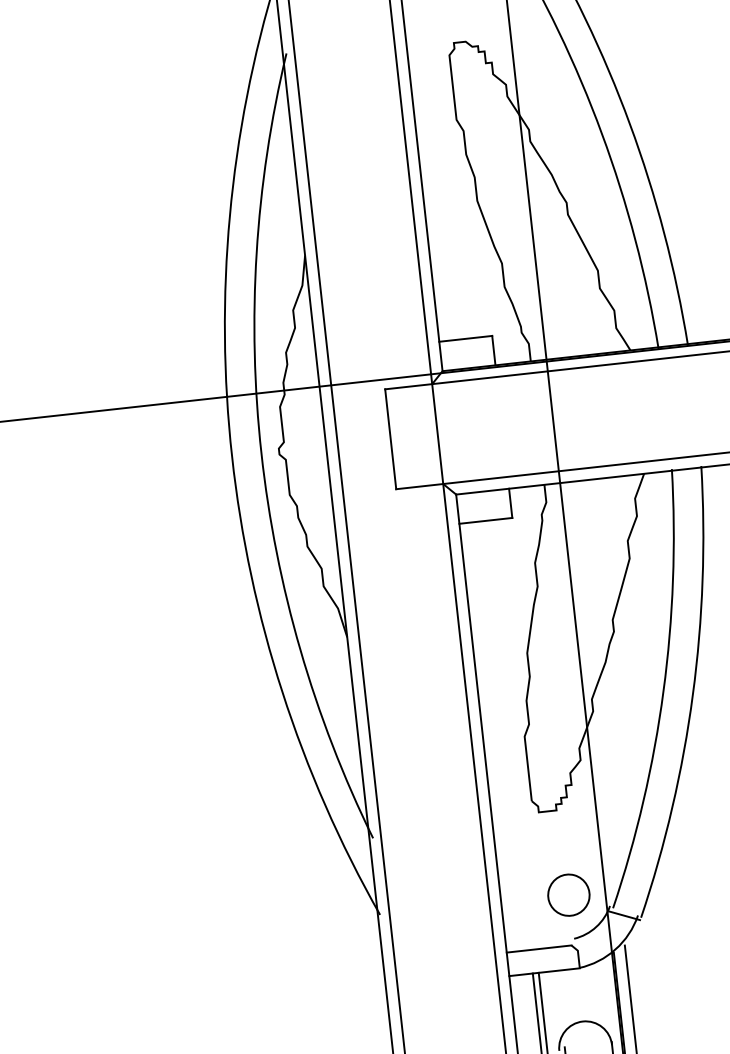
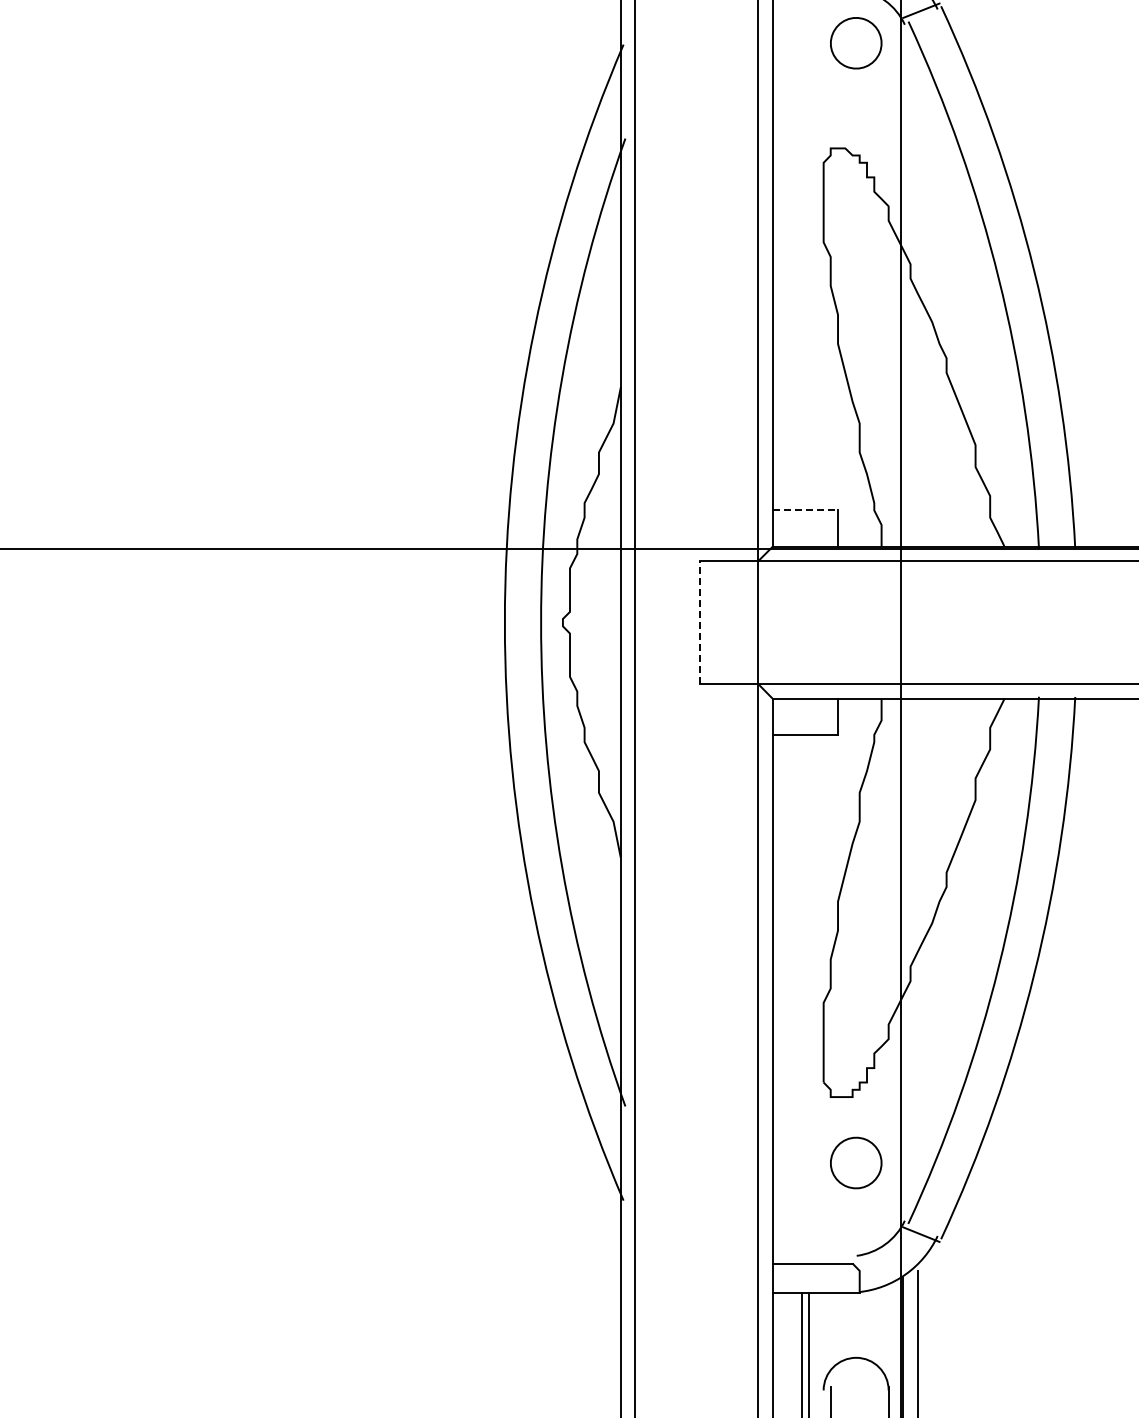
line: (465, 338) -> (805, 510), solid -> dashed
line: (390, 439) -> (700, 622), solid -> dashed
part: (569, 894) -> (856, 1162), moved

